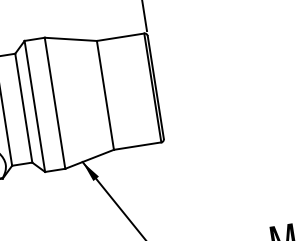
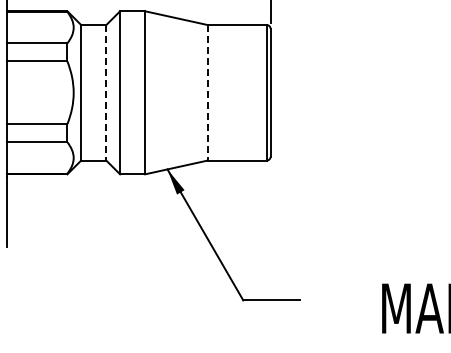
line: (105, 95) -> (207, 92), solid -> dashed
line: (23, 107) -> (106, 92), solid -> dashed

